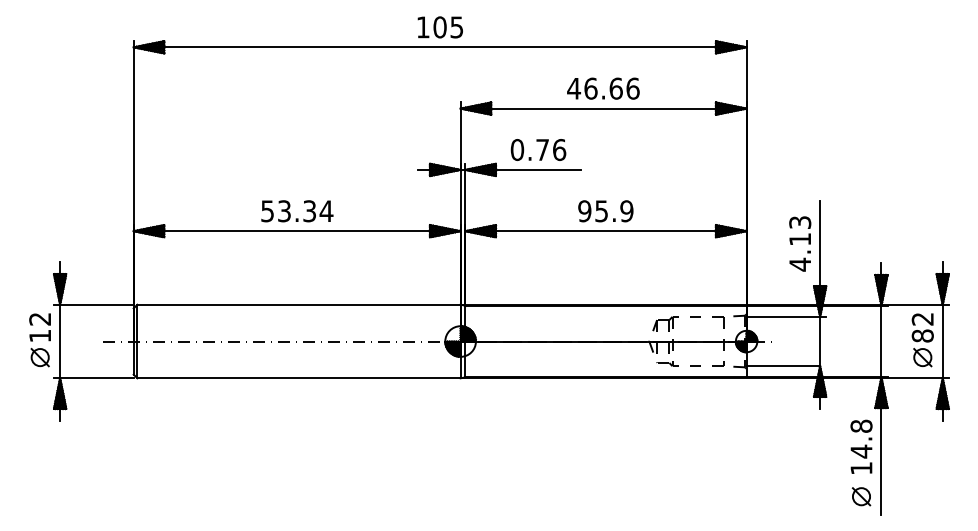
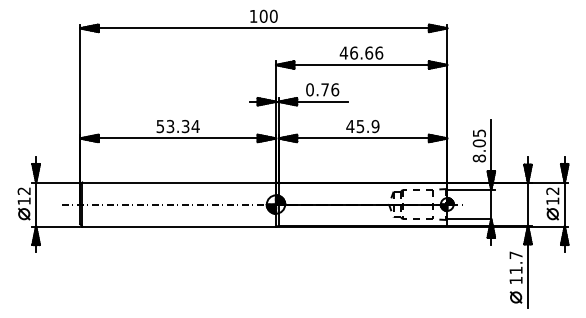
text: (456, 25) -> (273, 15), 105 -> 100
text: (585, 211) -> (350, 126), 95.9 -> 45.9
text: (798, 242) -> (478, 145), 4.13 -> 8.05
text: (922, 336) -> (552, 201), 82 -> 12
text: (860, 438) -> (515, 262), 14.8 -> 11.7

